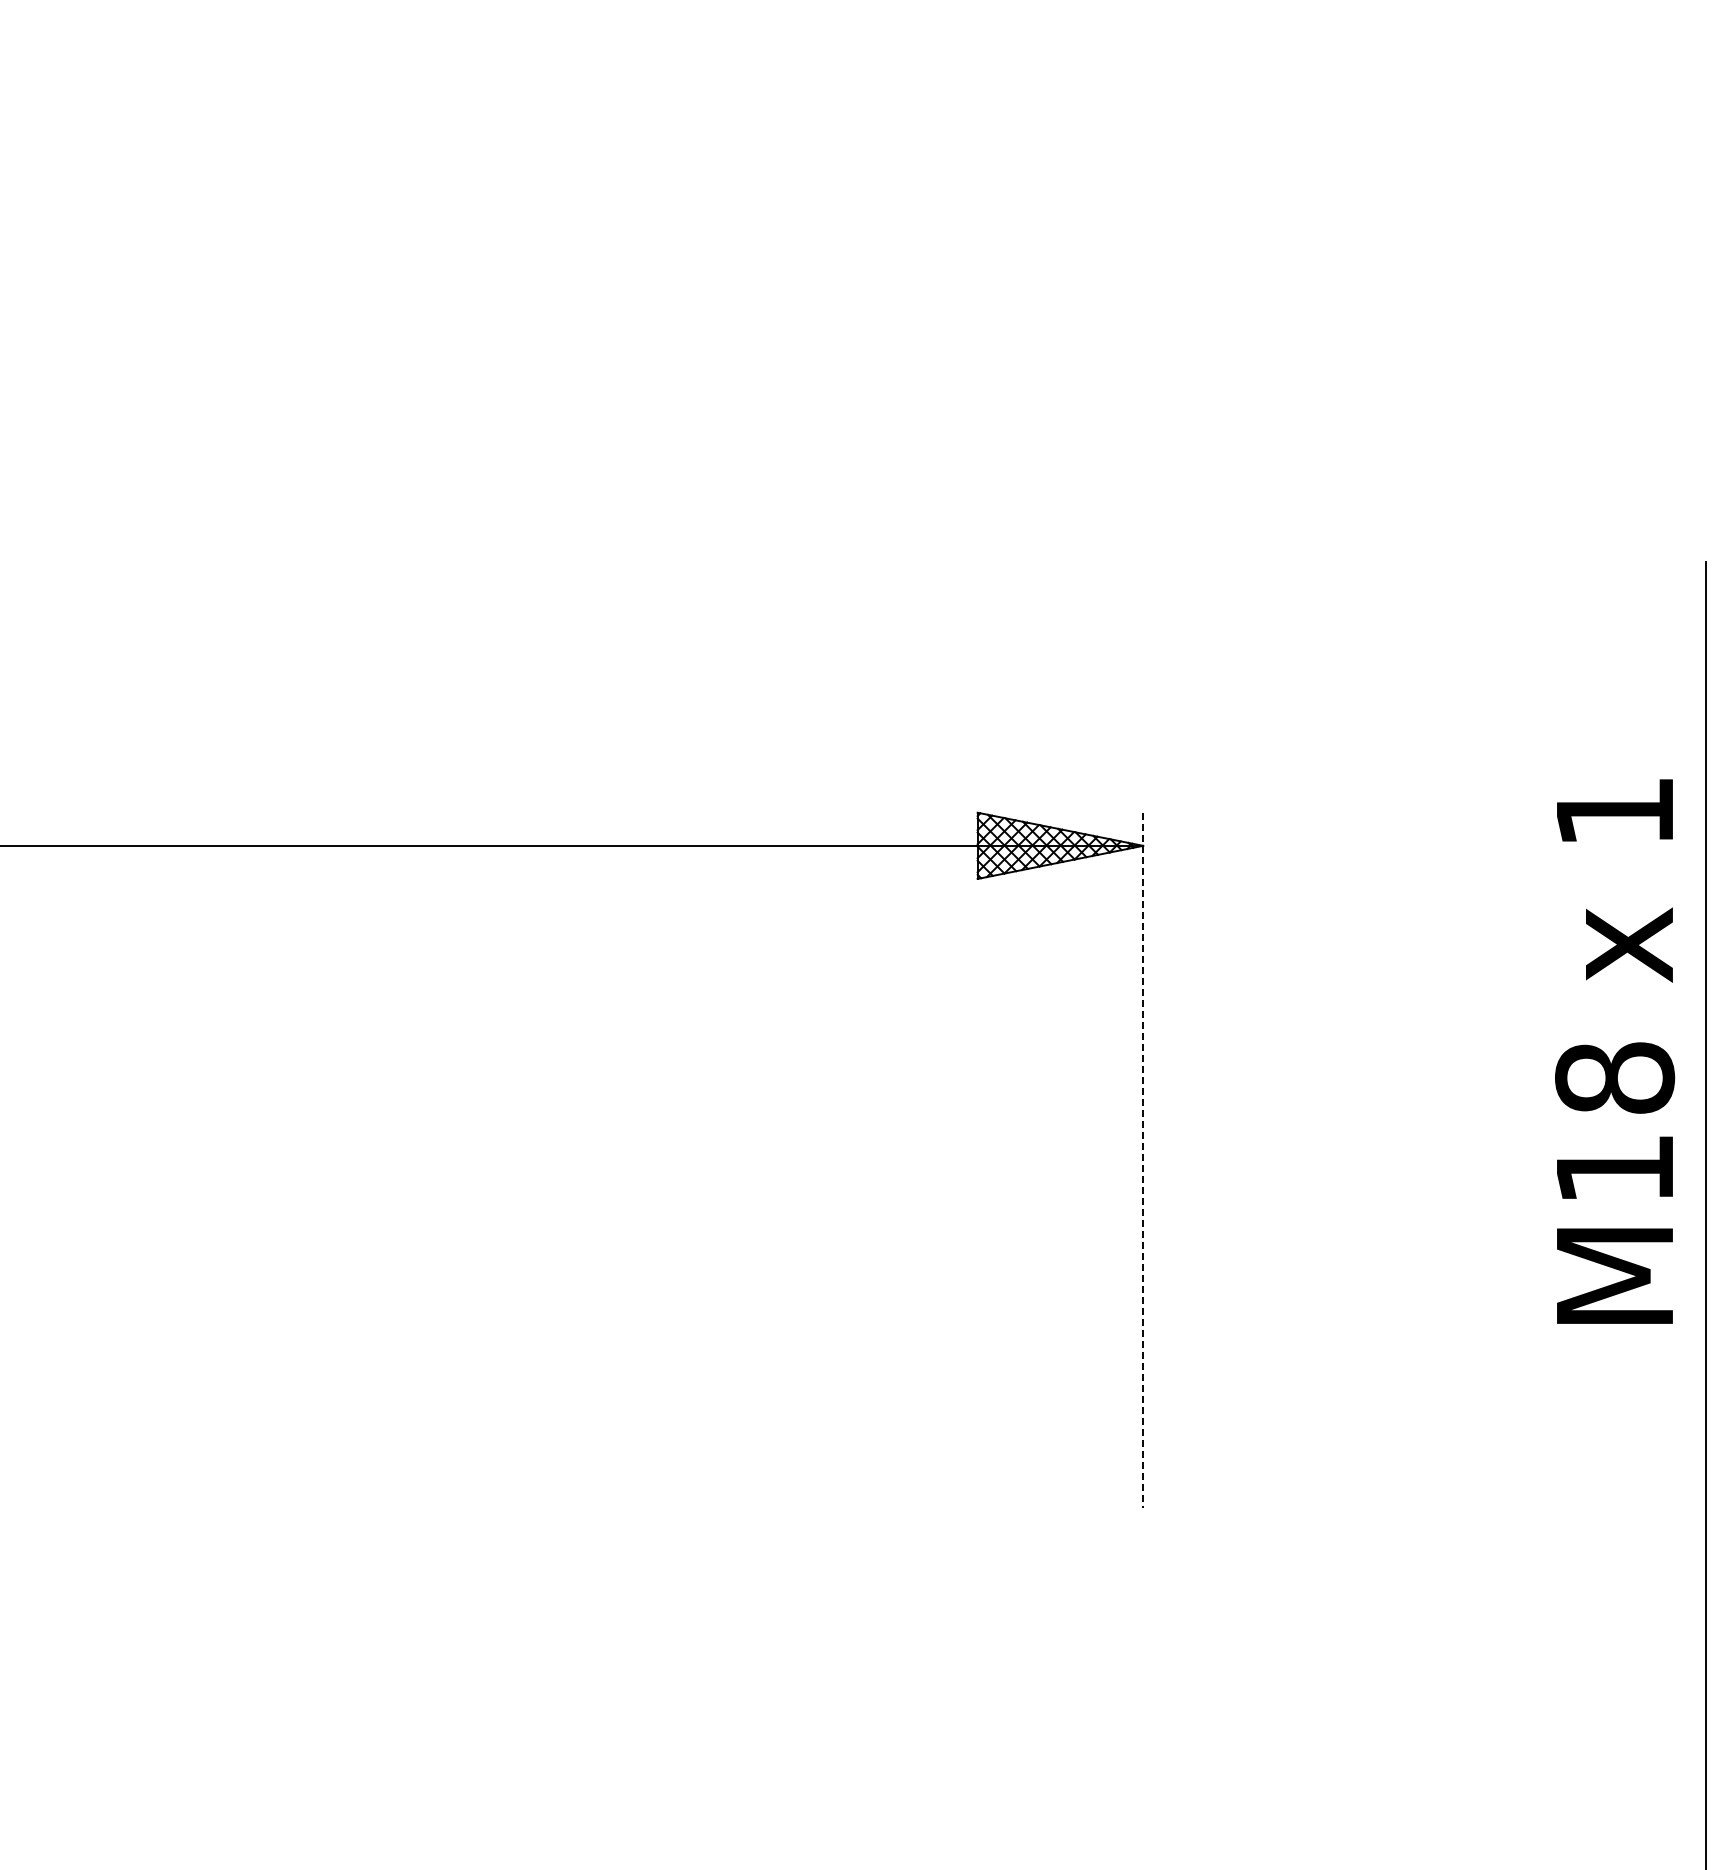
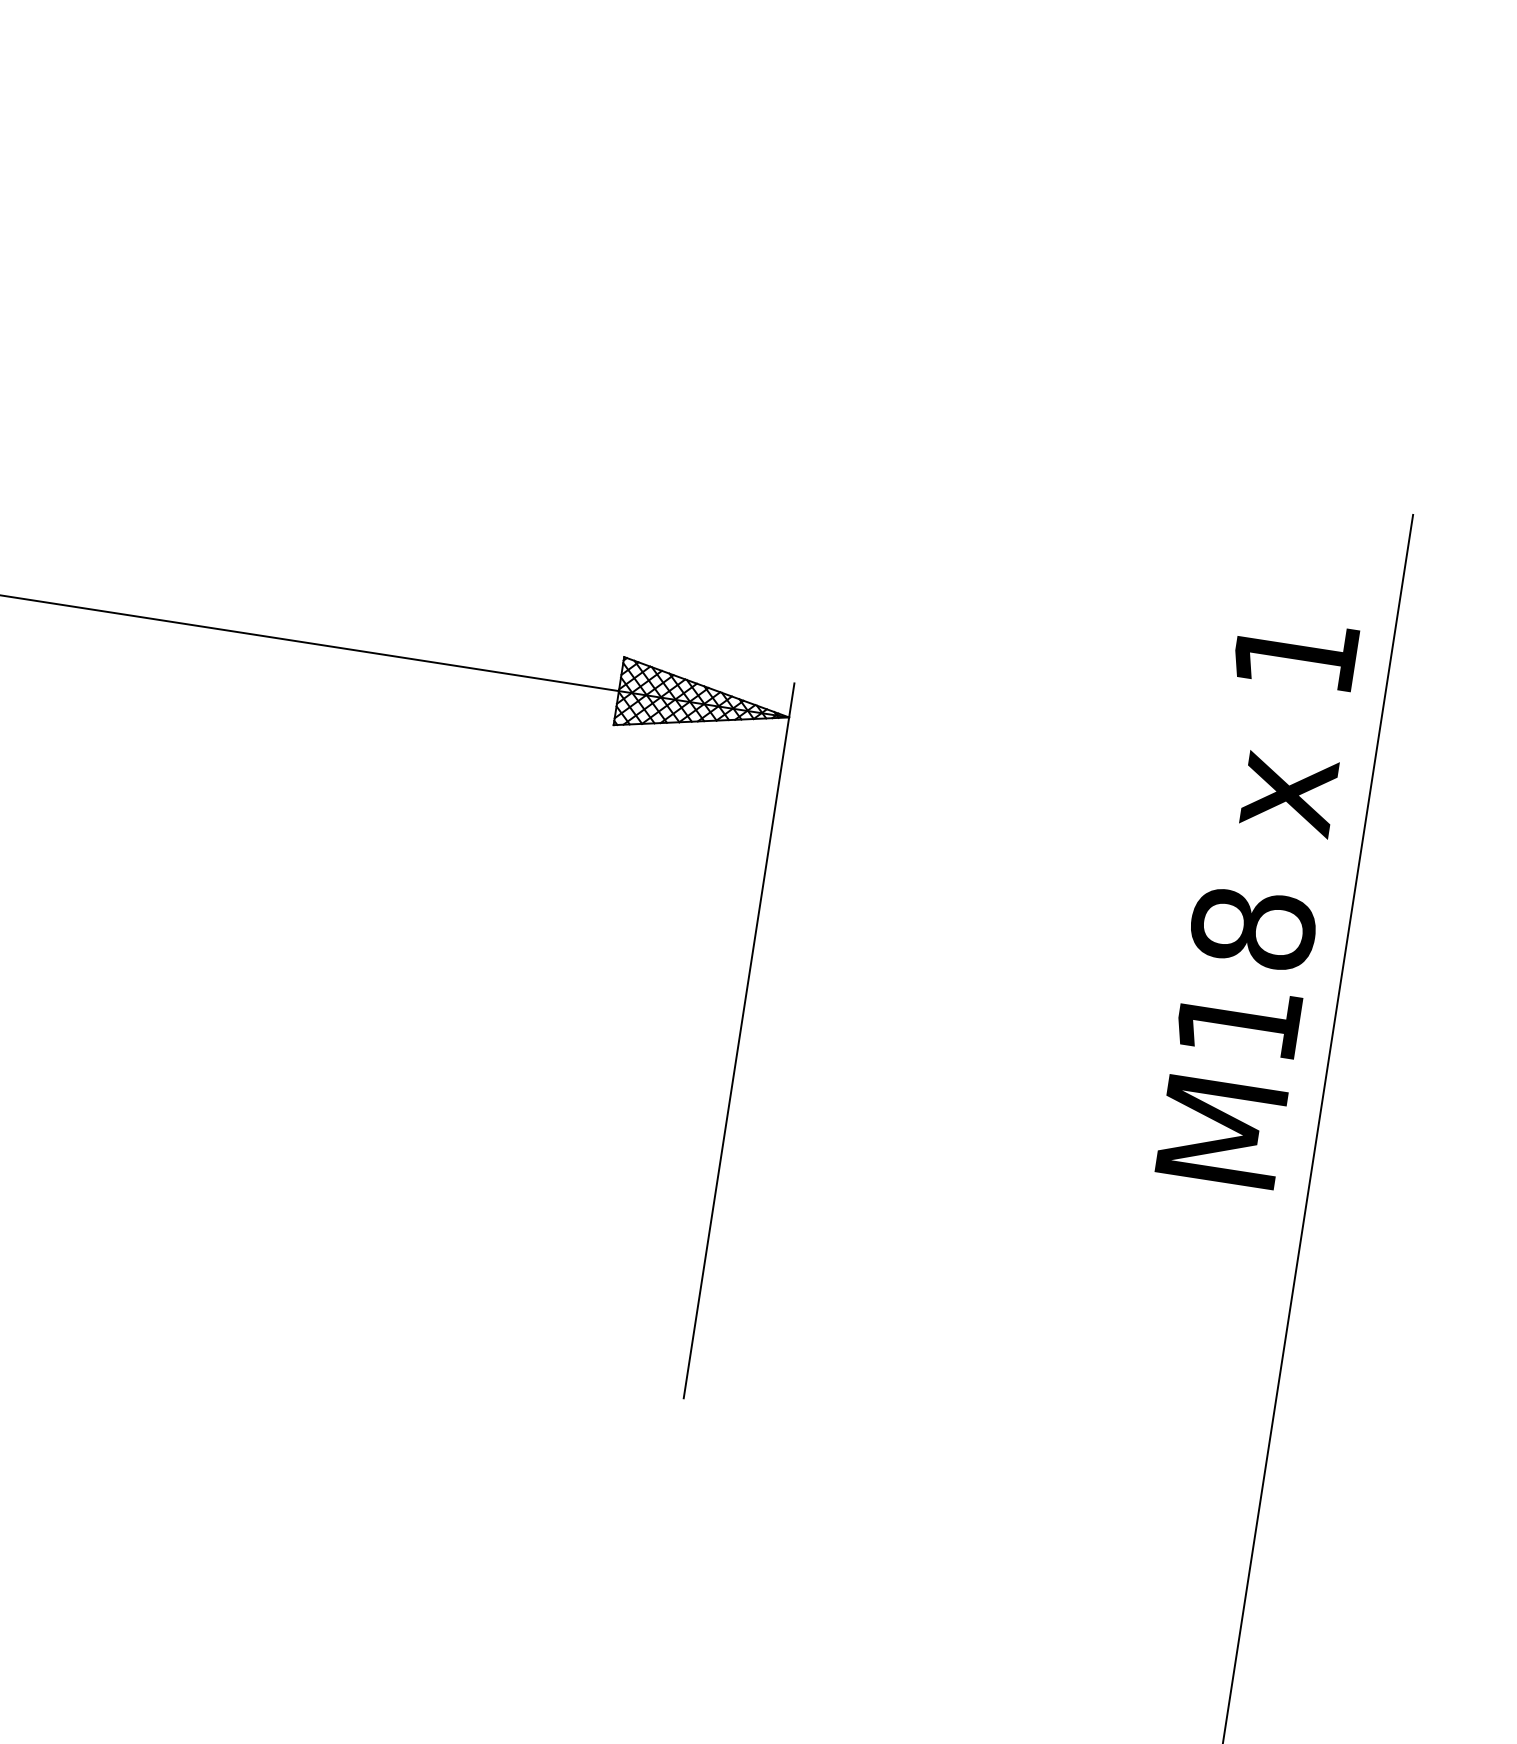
text: (1615, 1051) -> (1257, 901), moved
line: (1143, 1160) -> (739, 1041), dashed -> solid

